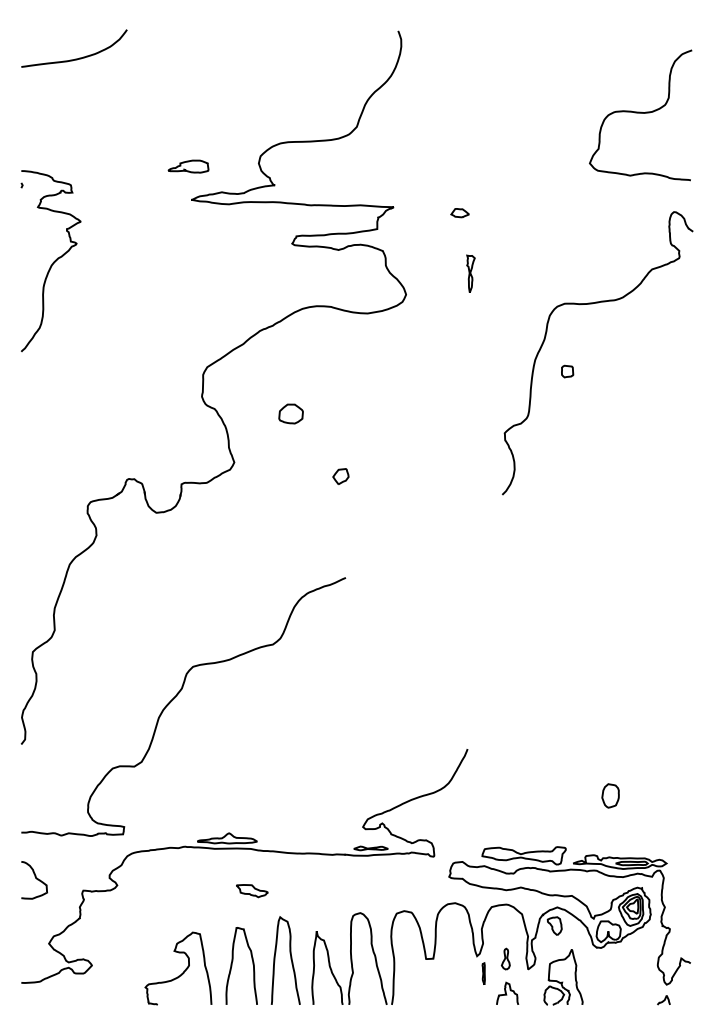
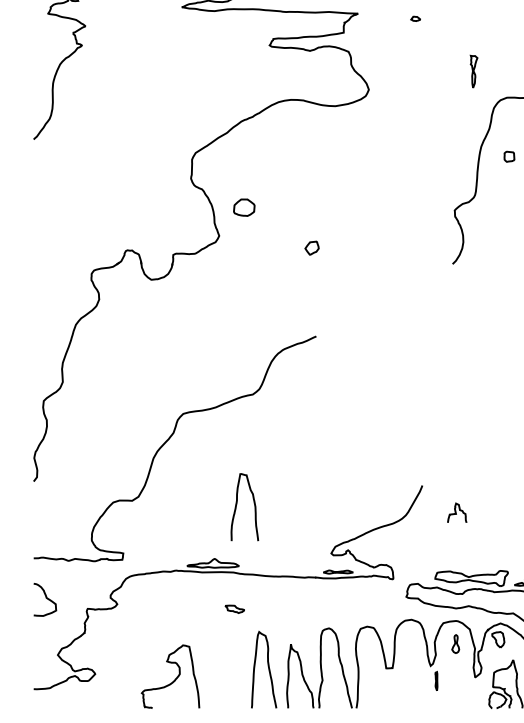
part: (459, 213) -> (415, 19), size x0.6
part: (470, 273) -> (473, 71), moved
part: (290, 413) -> (243, 207), moved
part: (252, 891) -> (235, 609), size x0.7
part: (505, 958) -> (455, 643), moved
curve: (233, 961) -> (237, 503), moved
curve: (506, 992) -> (456, 512), moved

